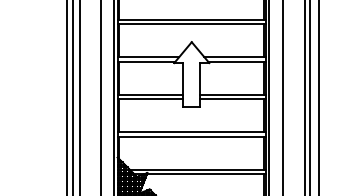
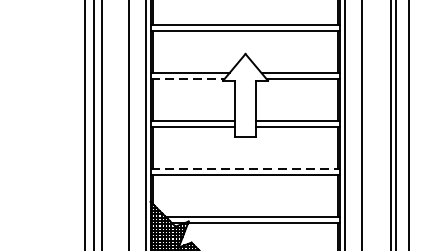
line: (146, 61) -> (187, 78), solid -> dashed
line: (192, 132) -> (246, 169), solid -> dashed

